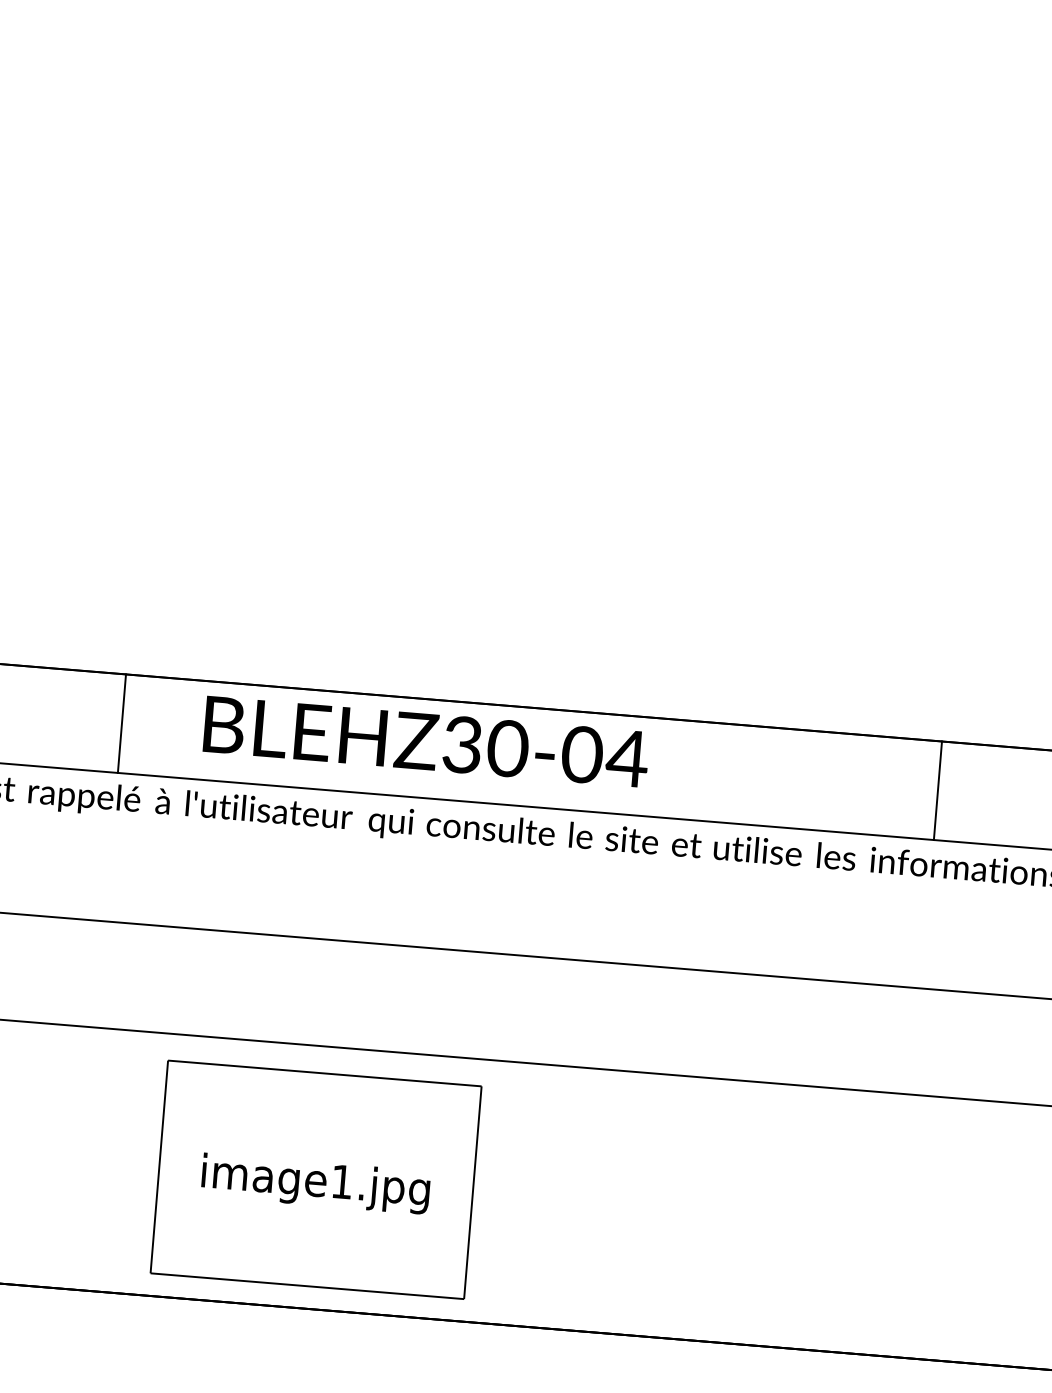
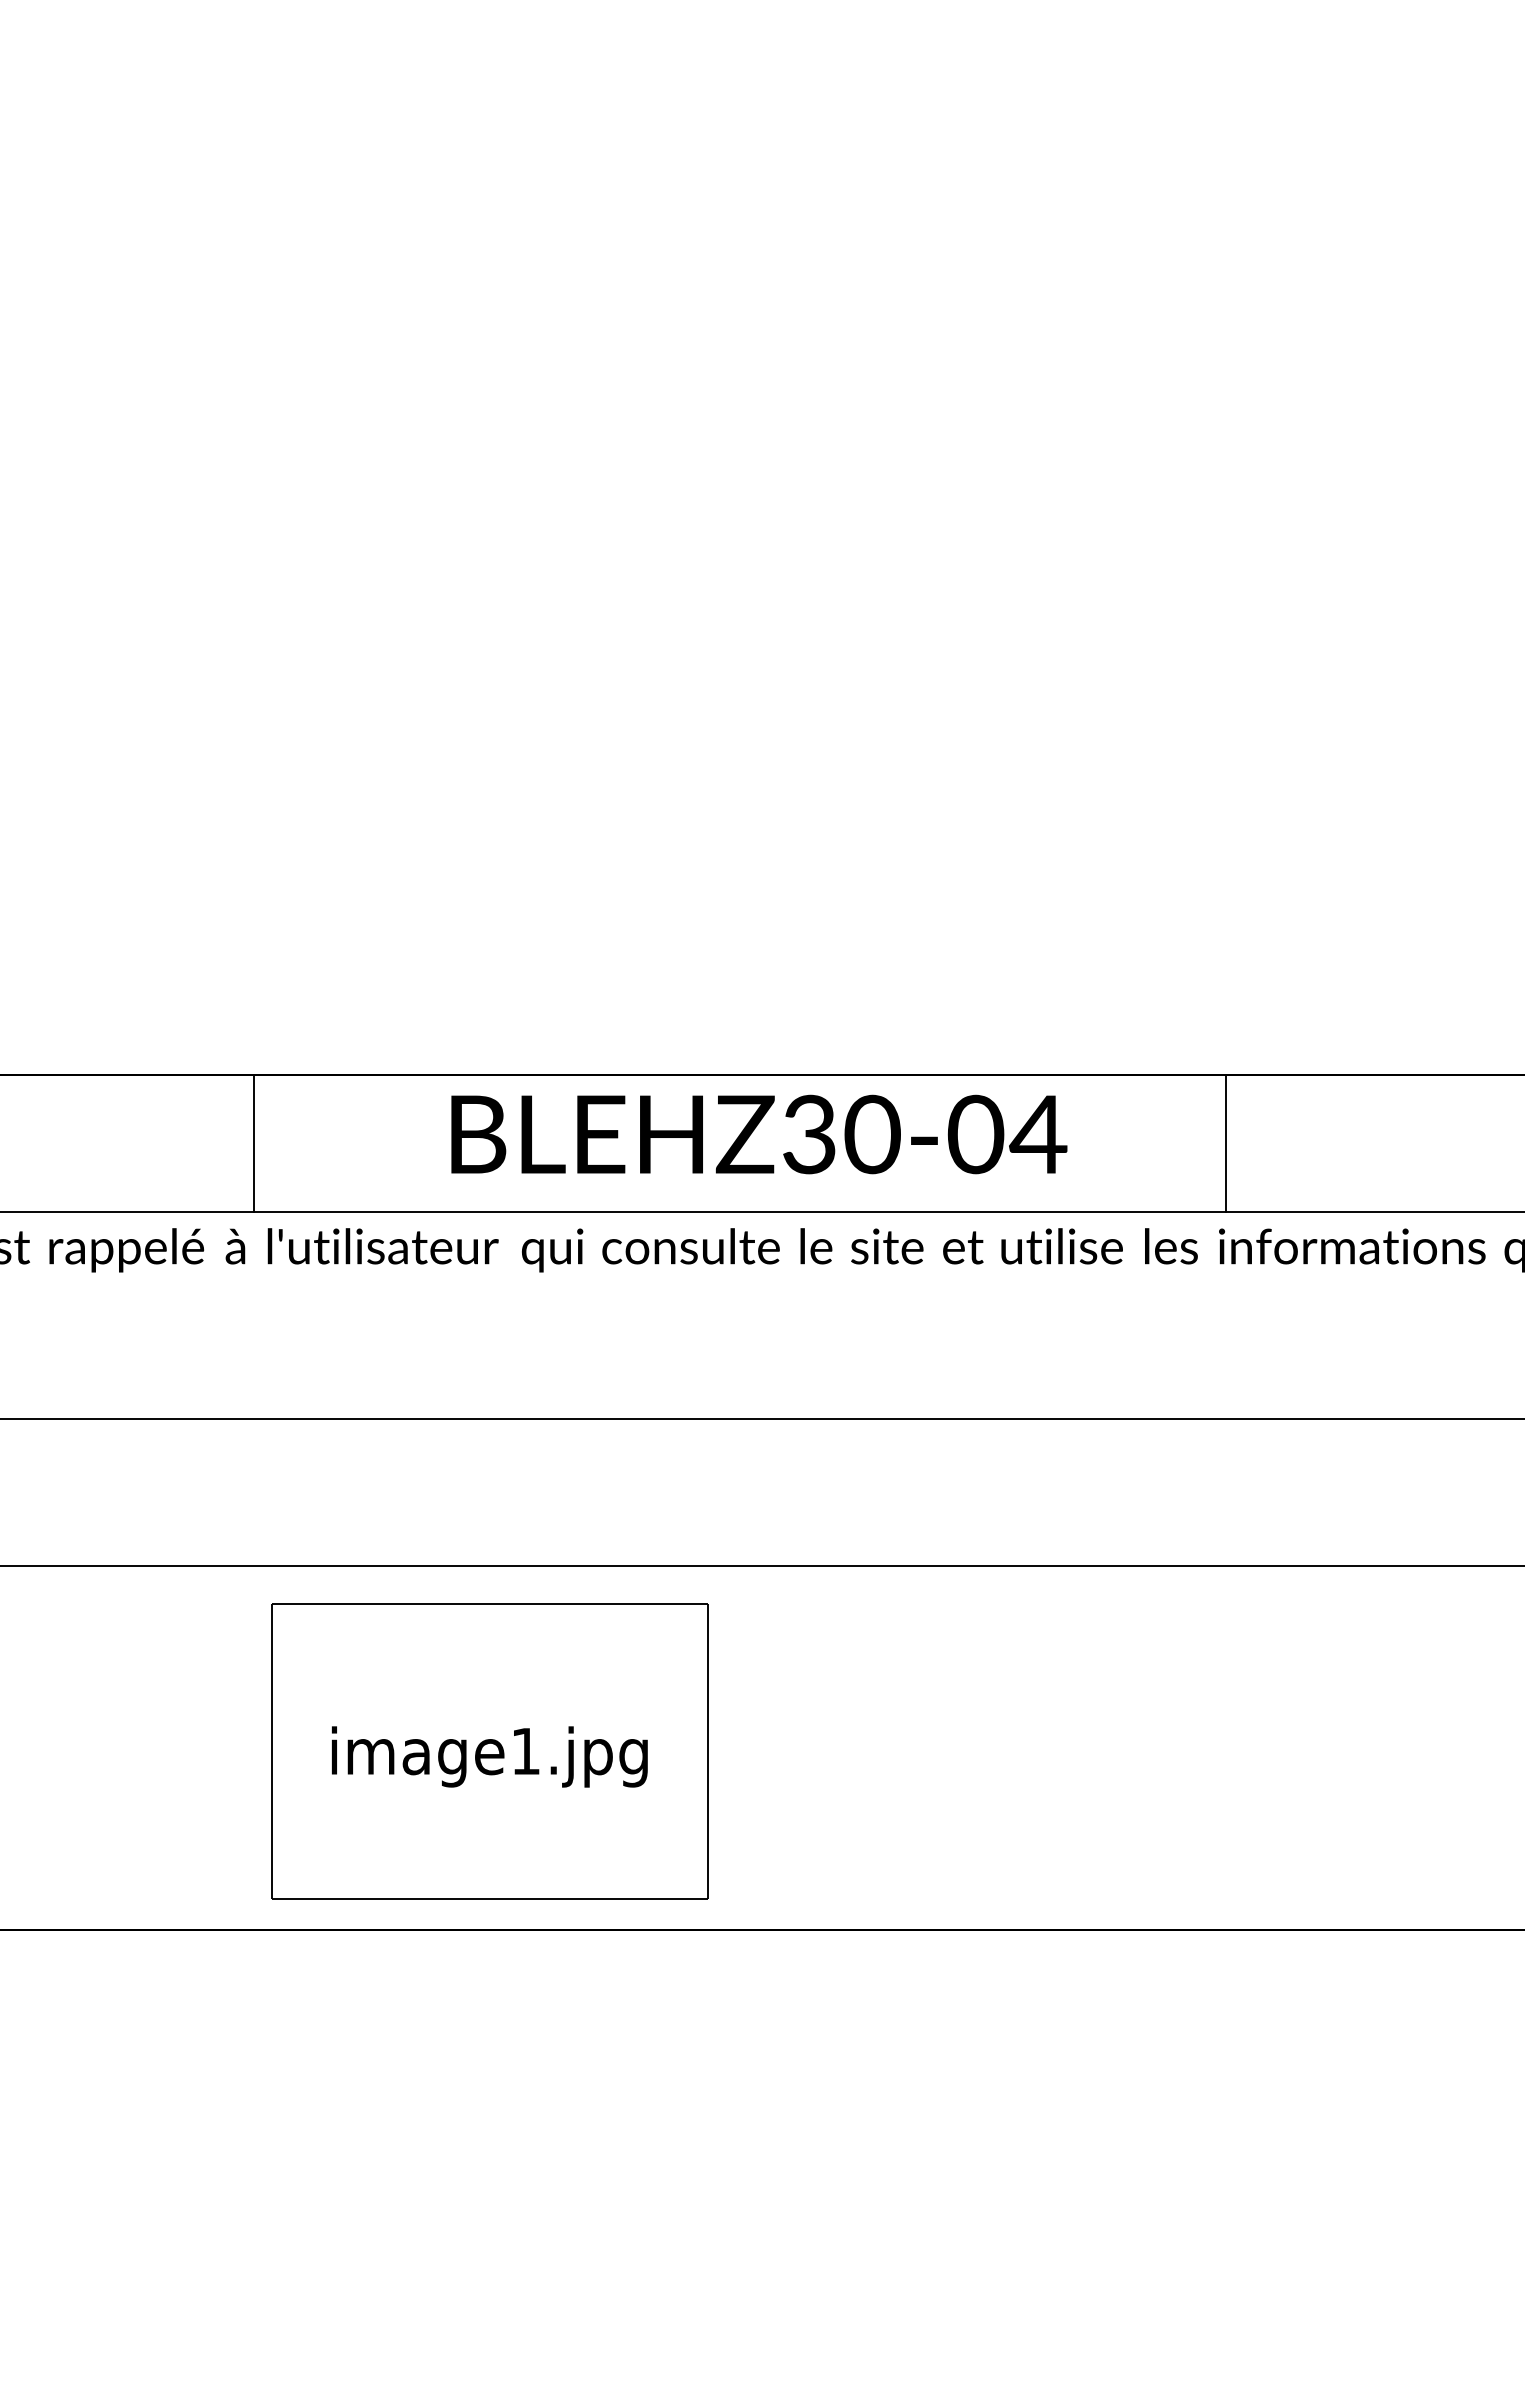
line: (122, 723) -> (254, 1143), moved
text: (426, 741) -> (759, 1134), moved
line: (937, 790) -> (1225, 1143), moved

